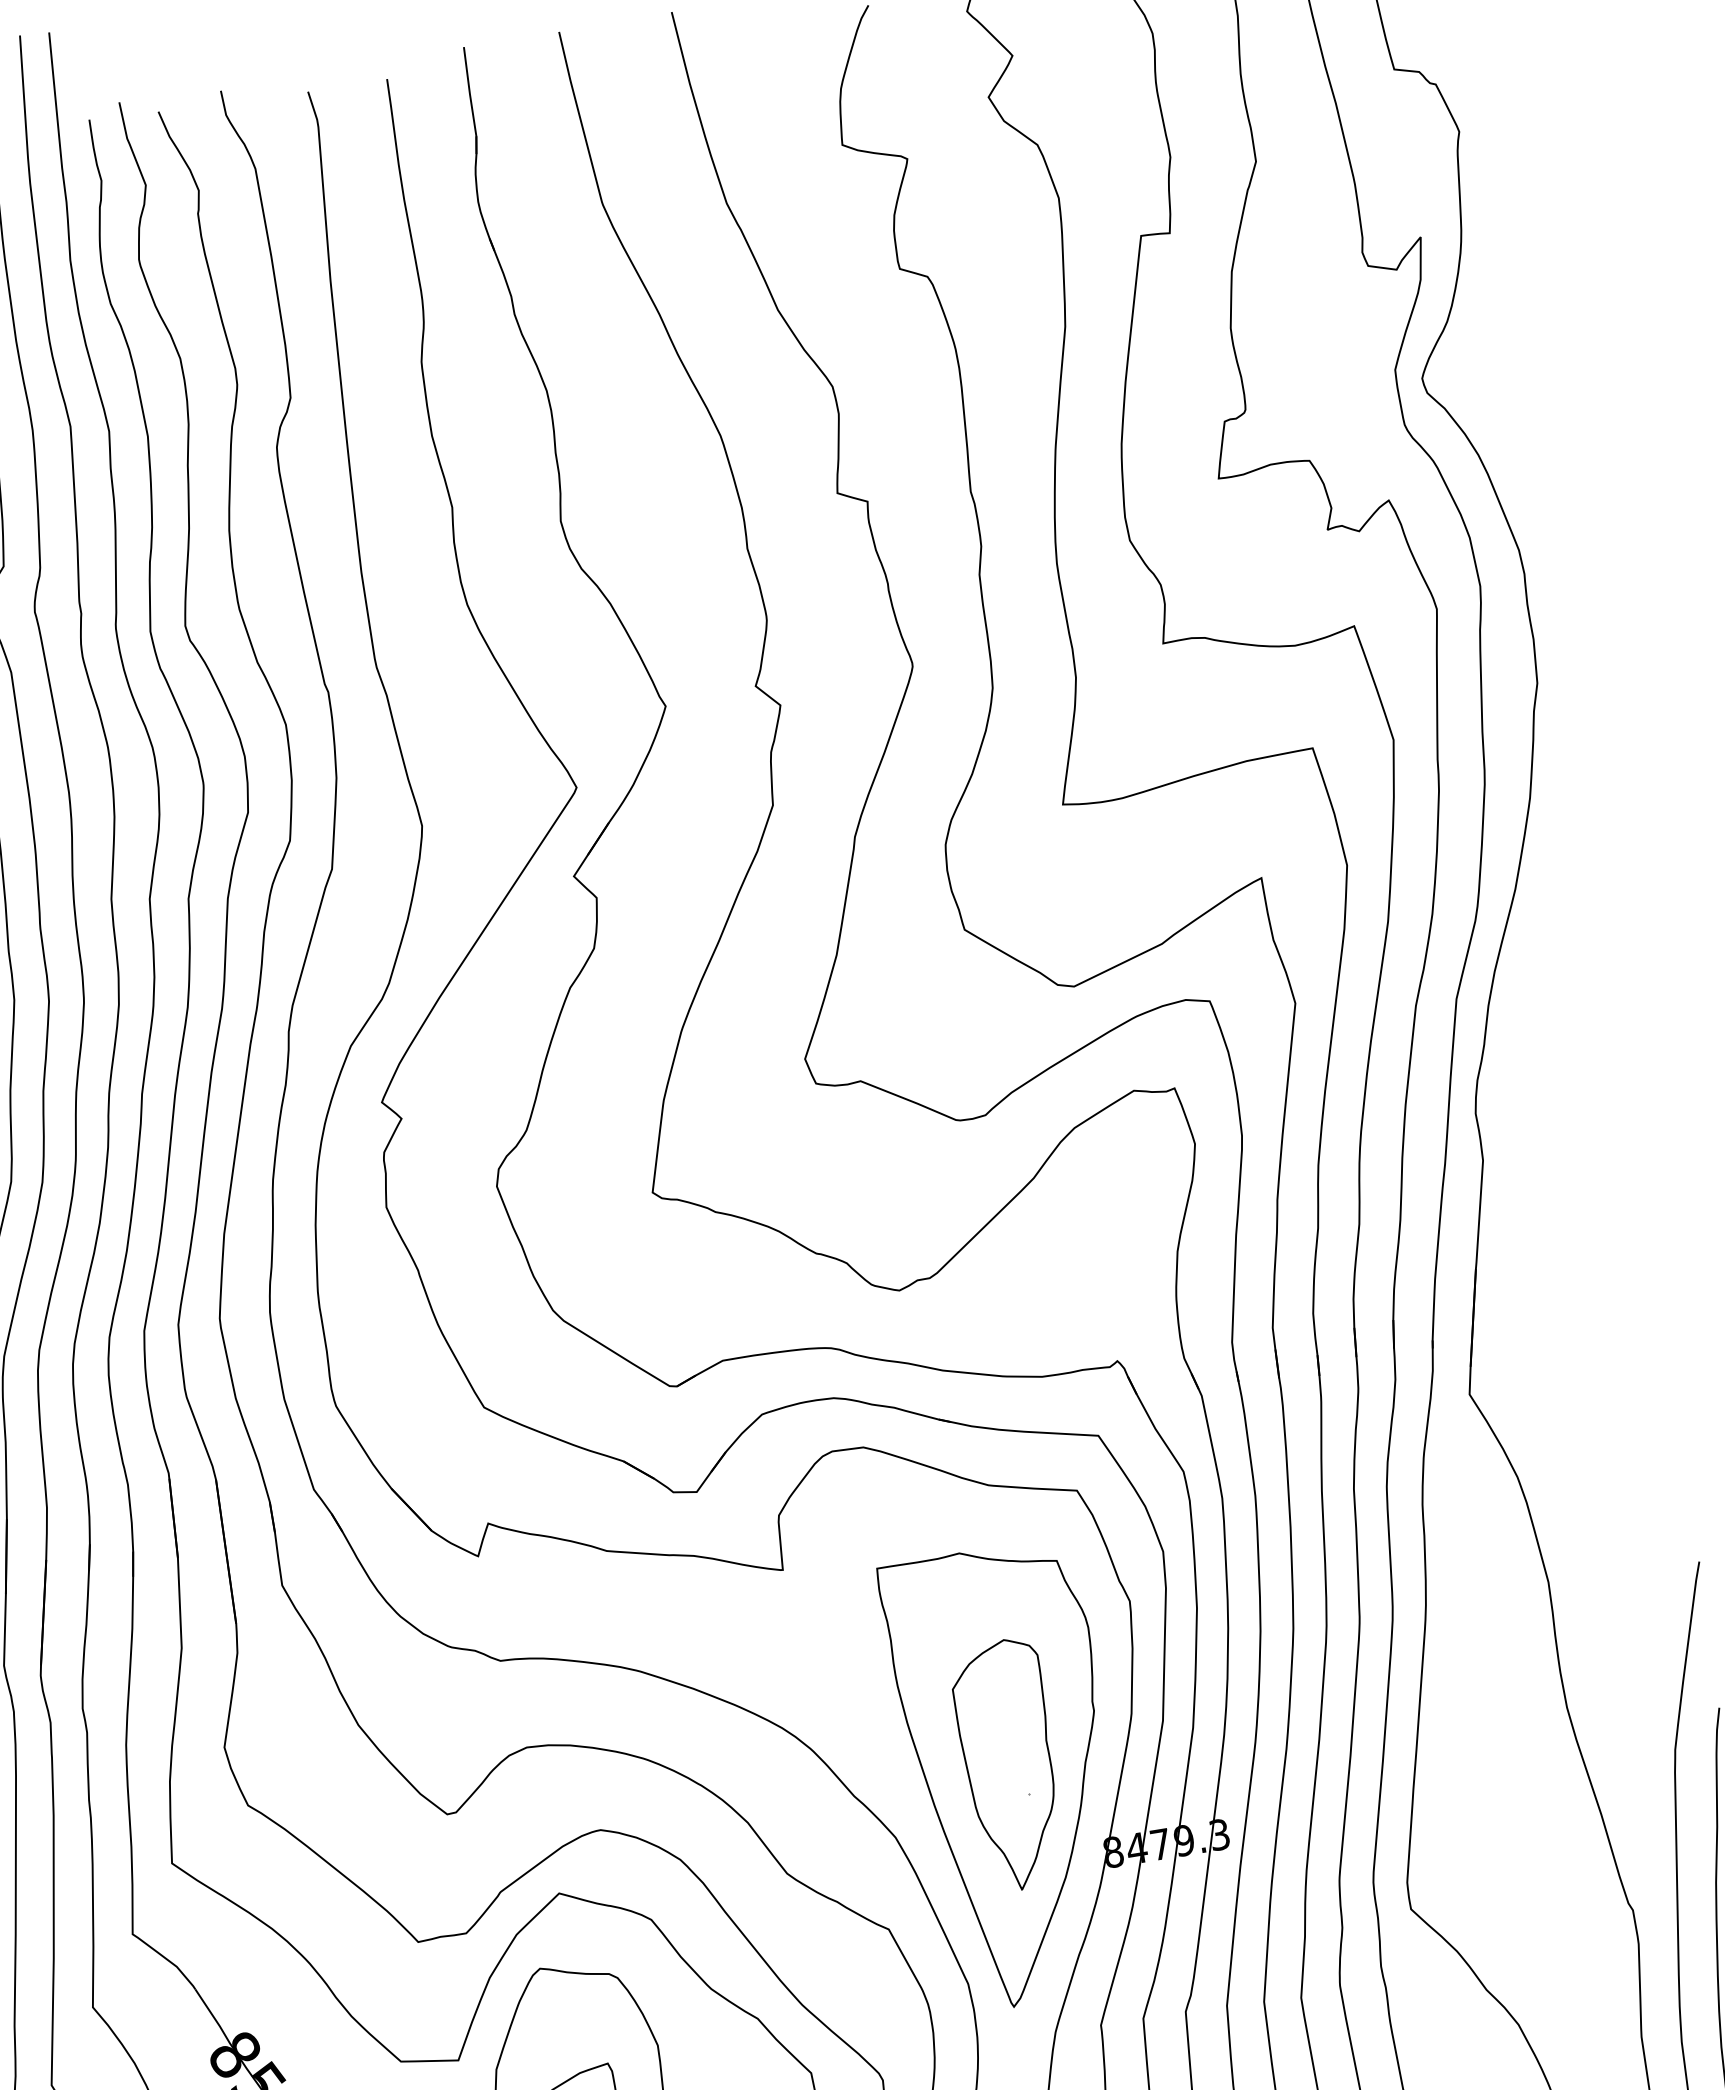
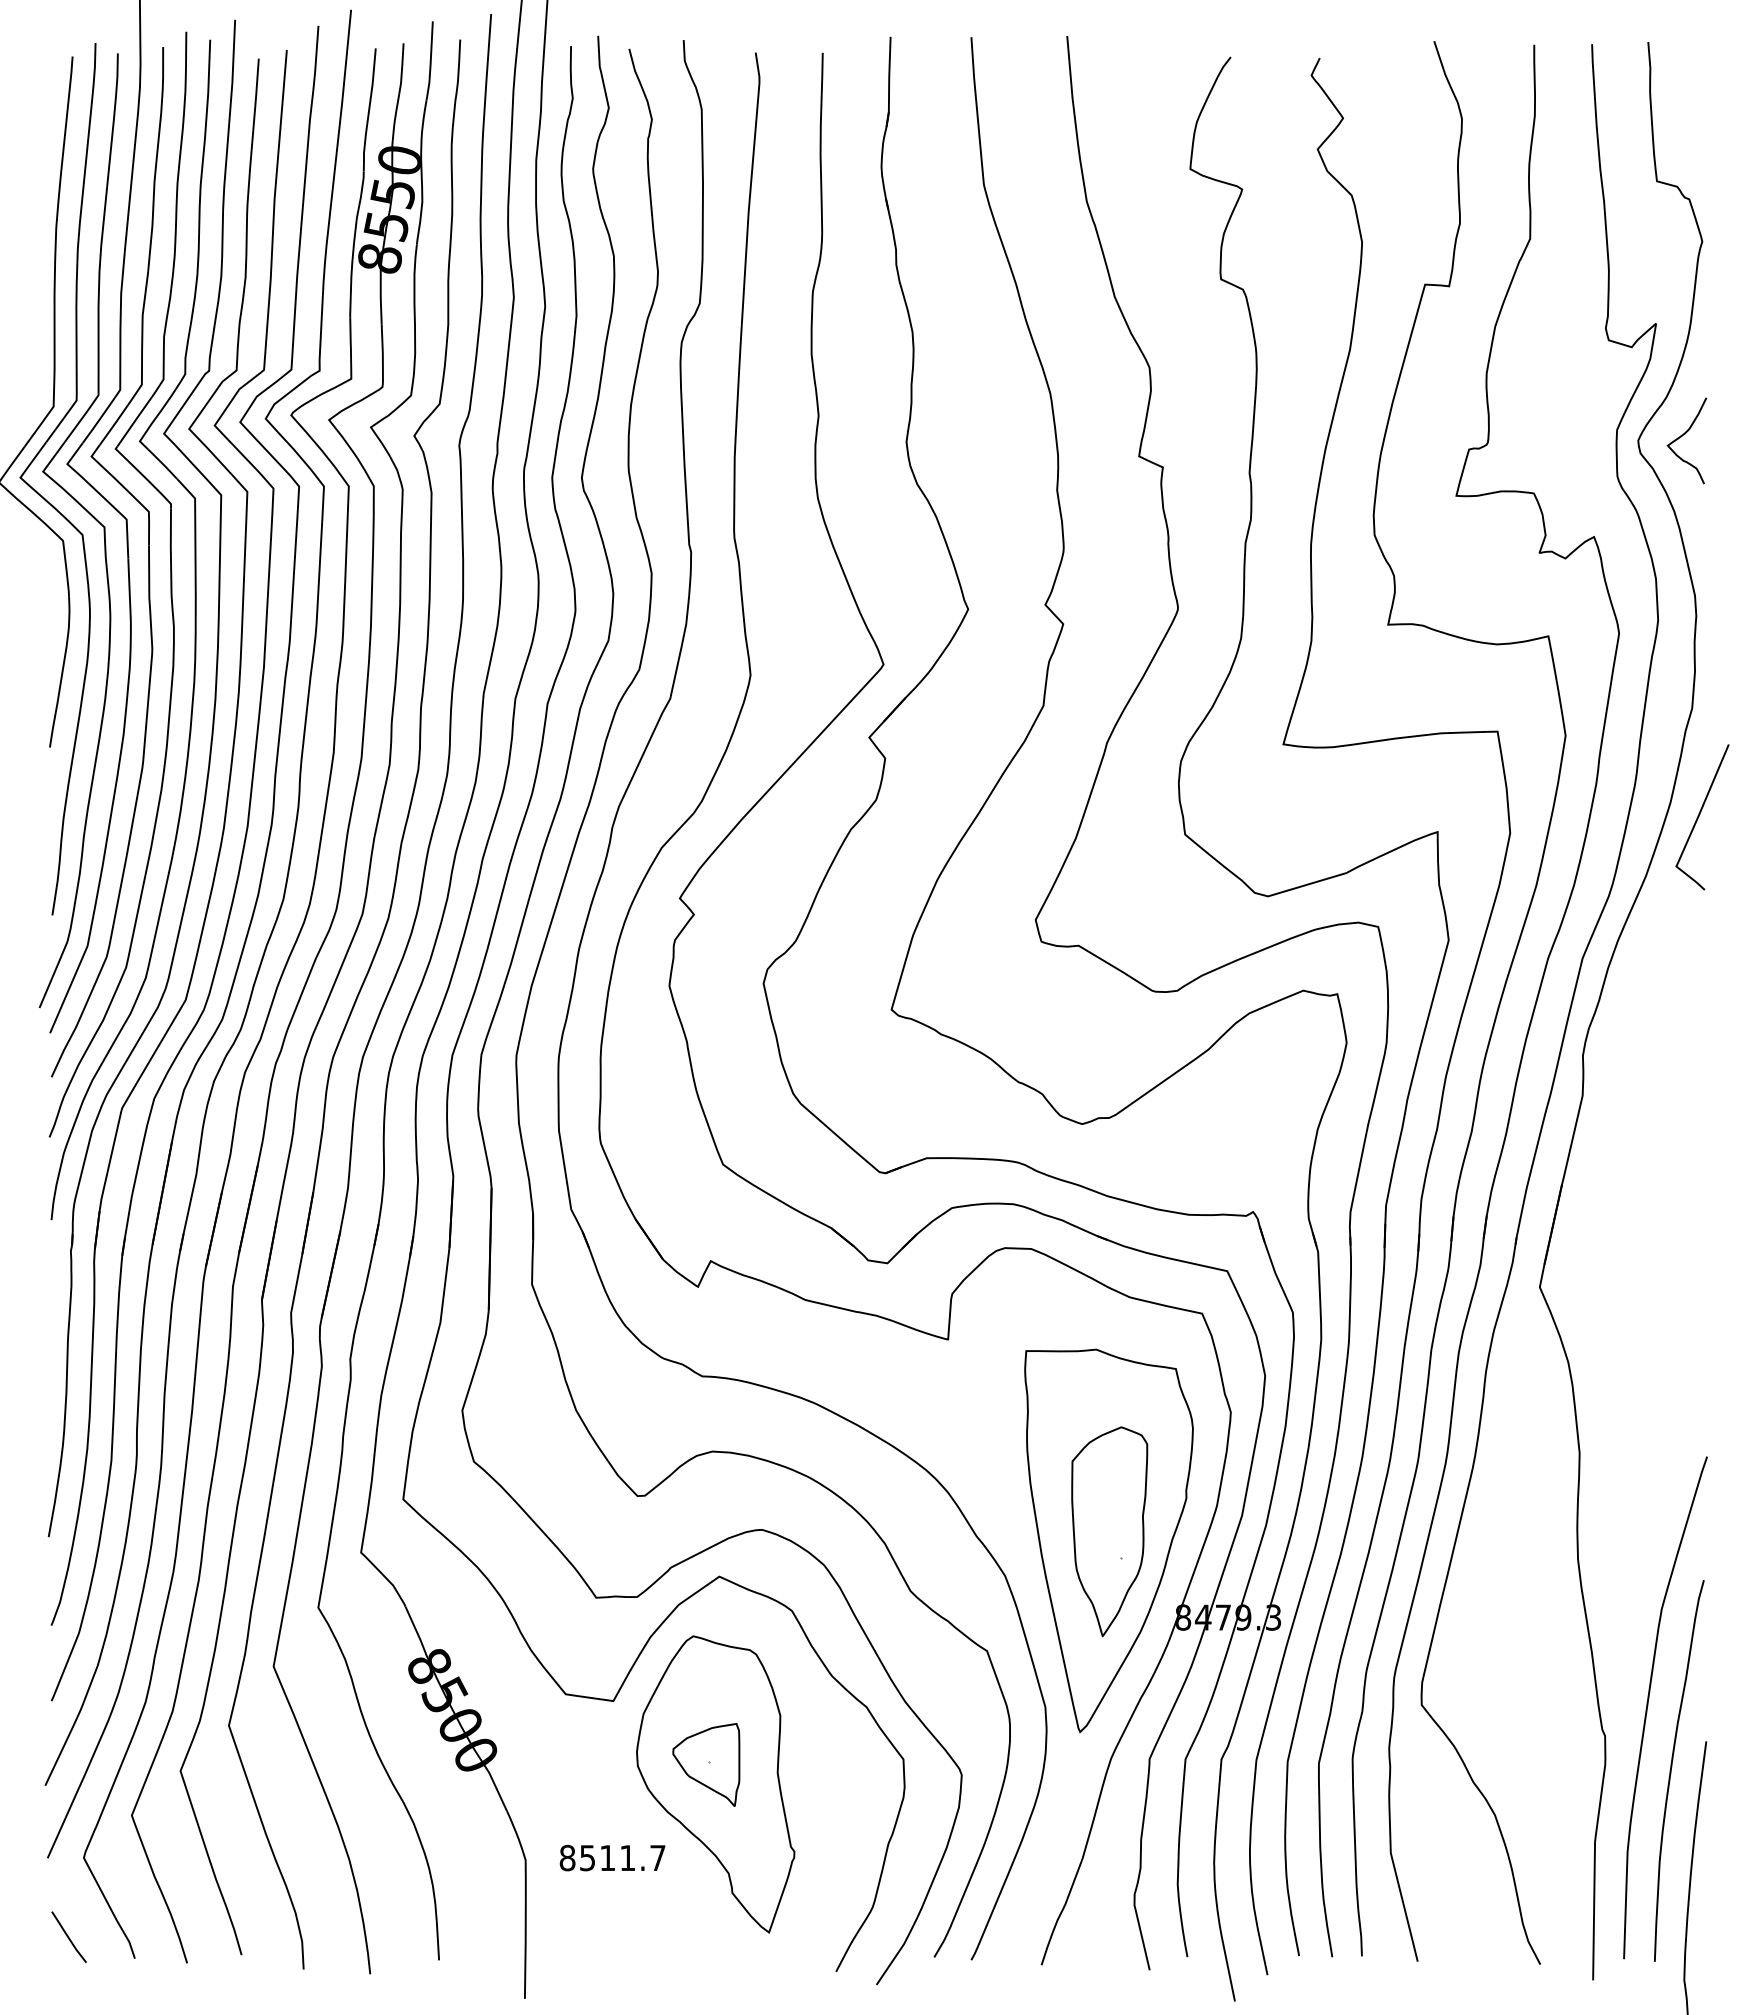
curve: (1473, 365) -> (1682, 436), added
curve: (1566, 809) -> (1699, 816), added

